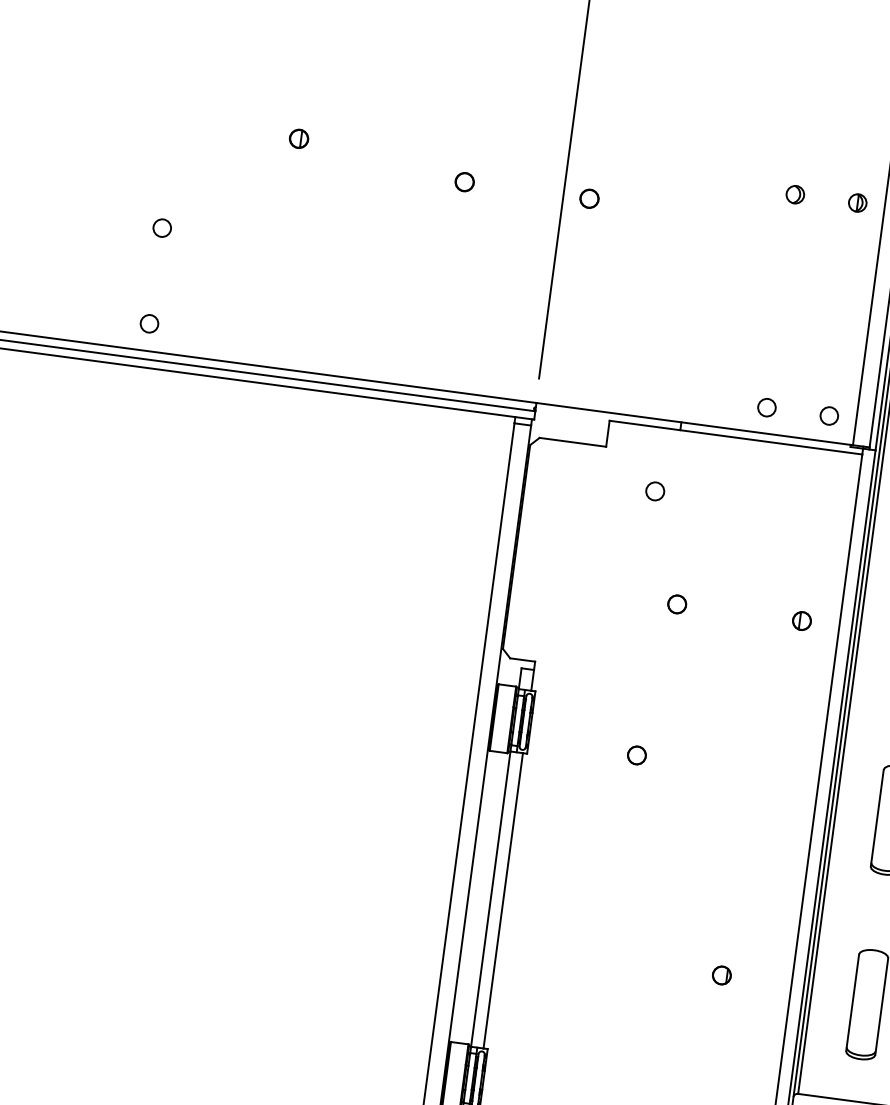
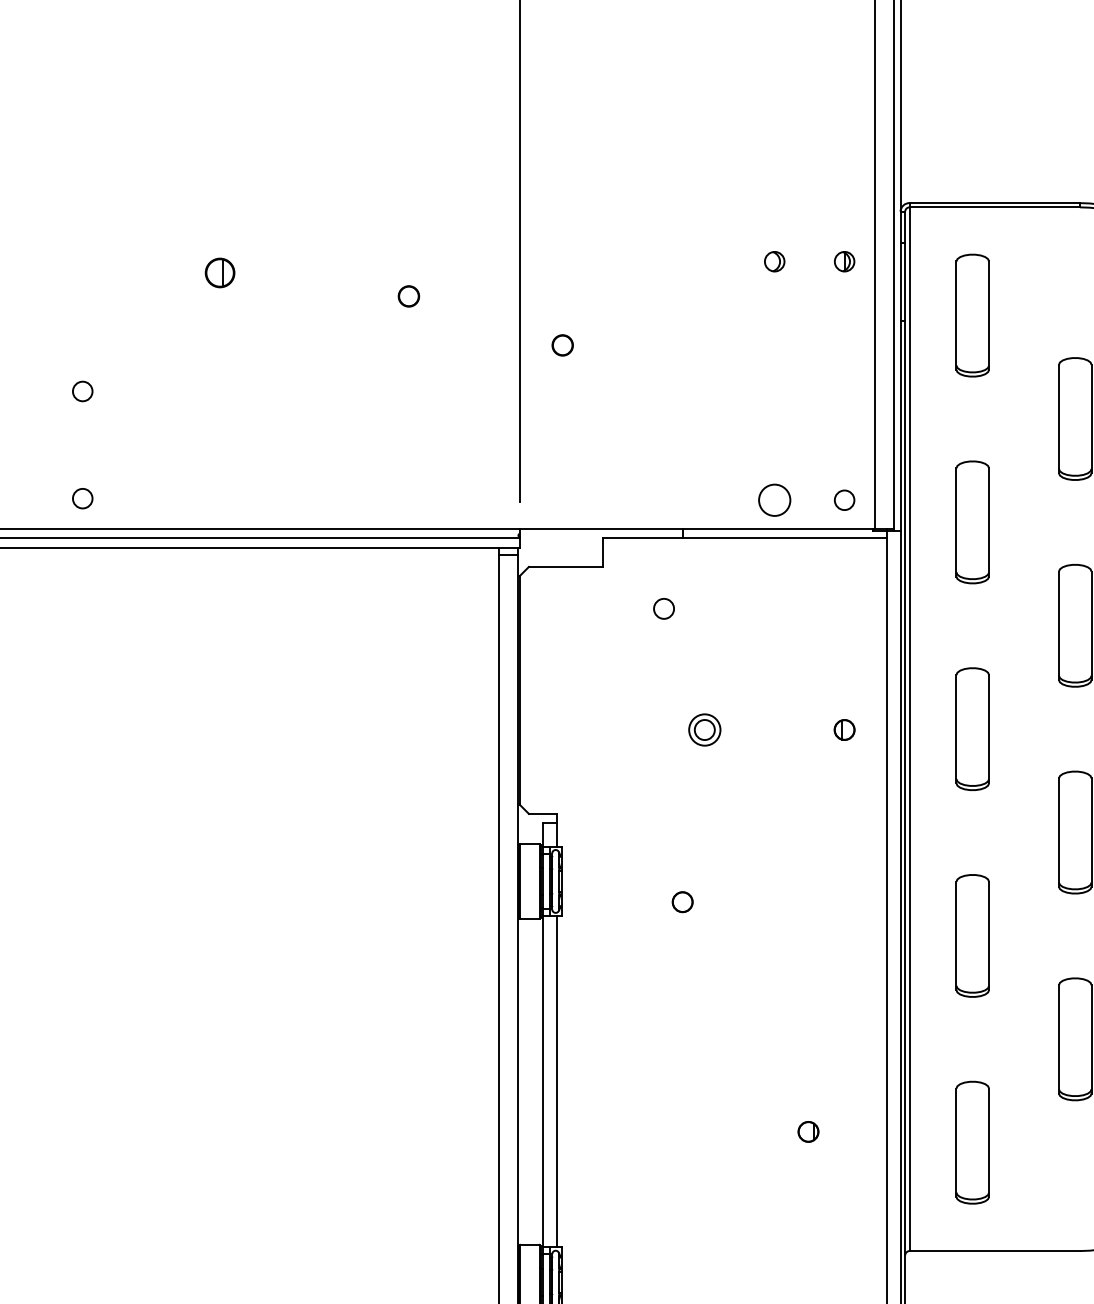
part: (299, 139) -> (220, 273), size x1.4
circle: (589, 198) -> (562, 345), moved
circle: (766, 407) -> (774, 500), size x1.6
circle: (676, 603) -> (704, 729), size x1.6

